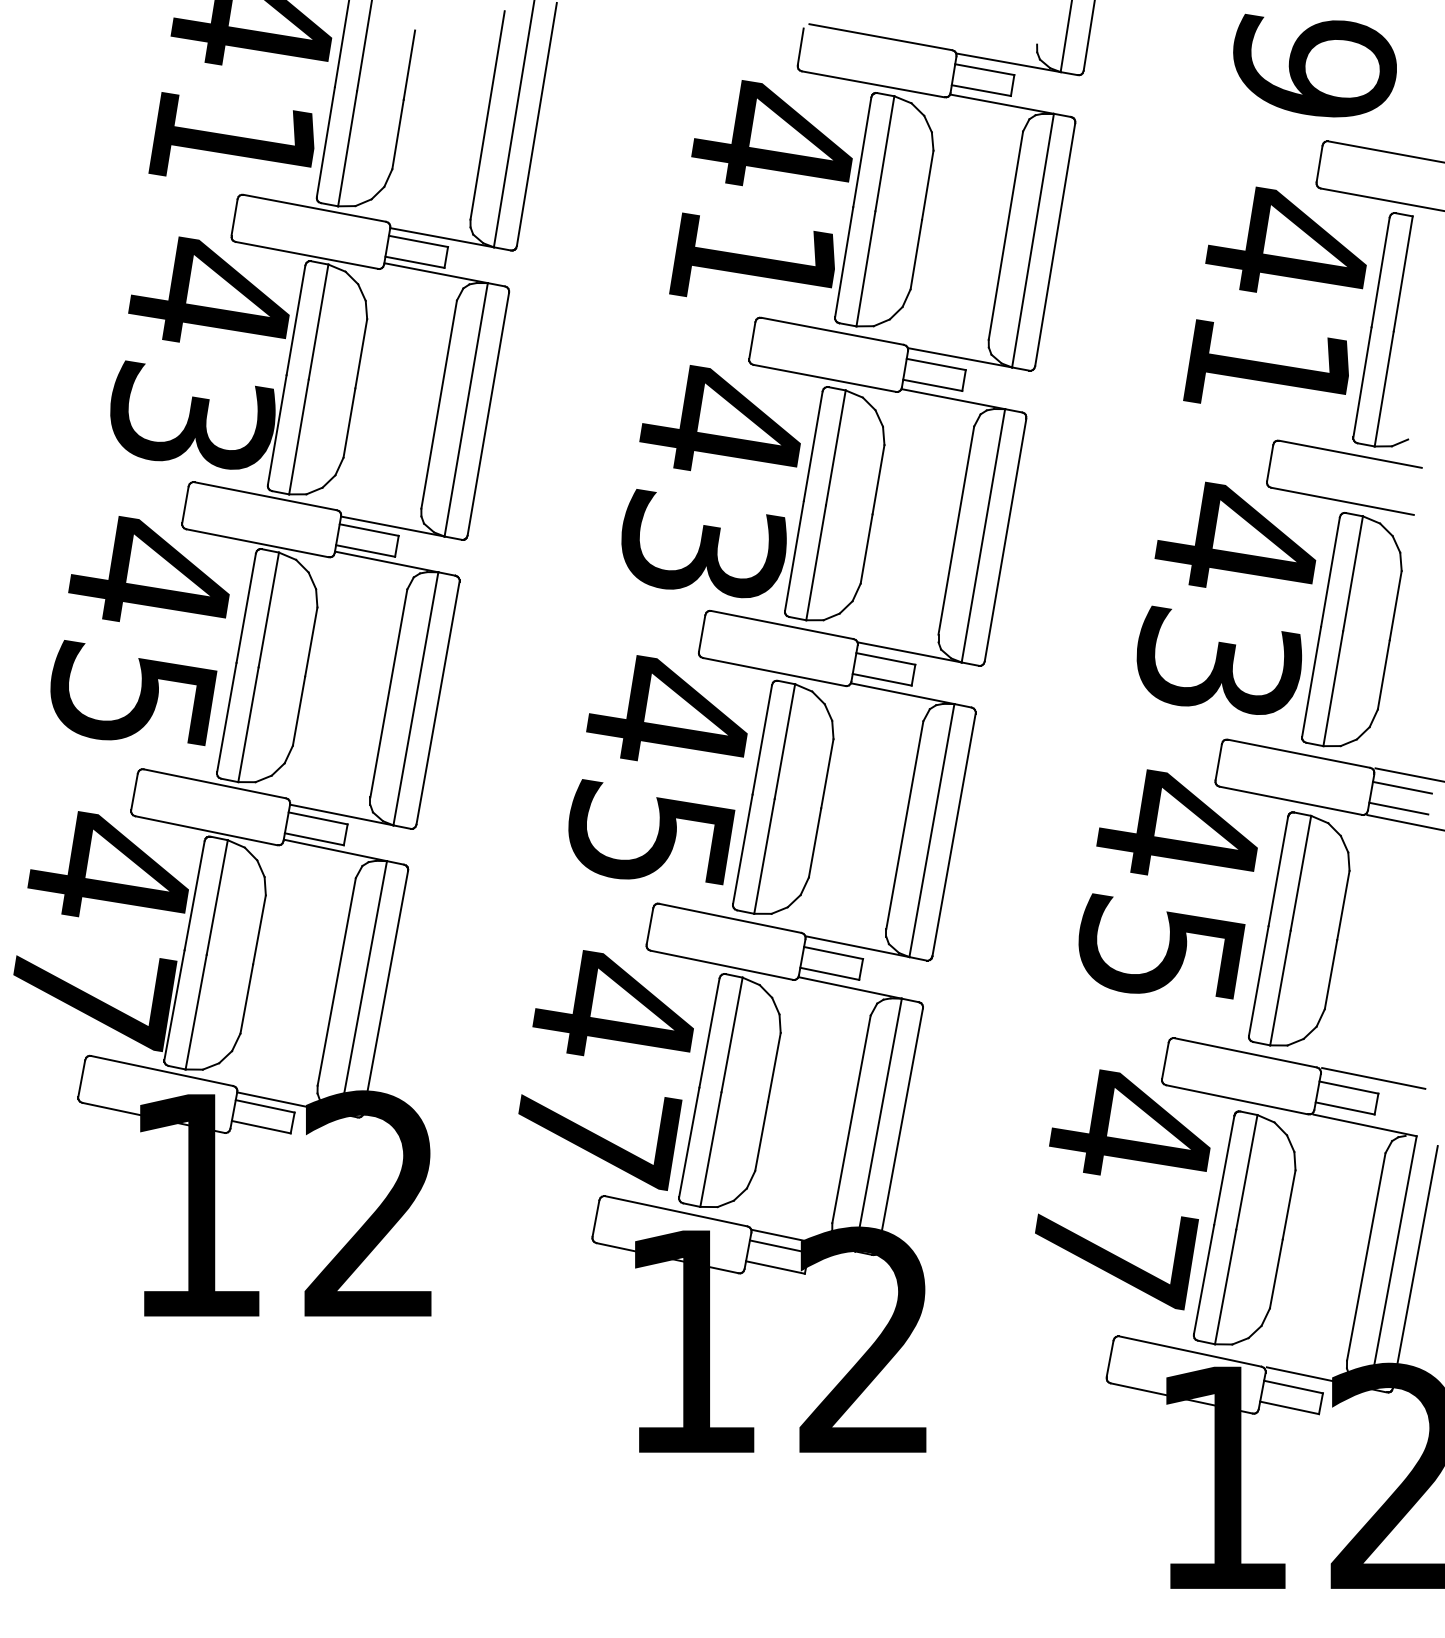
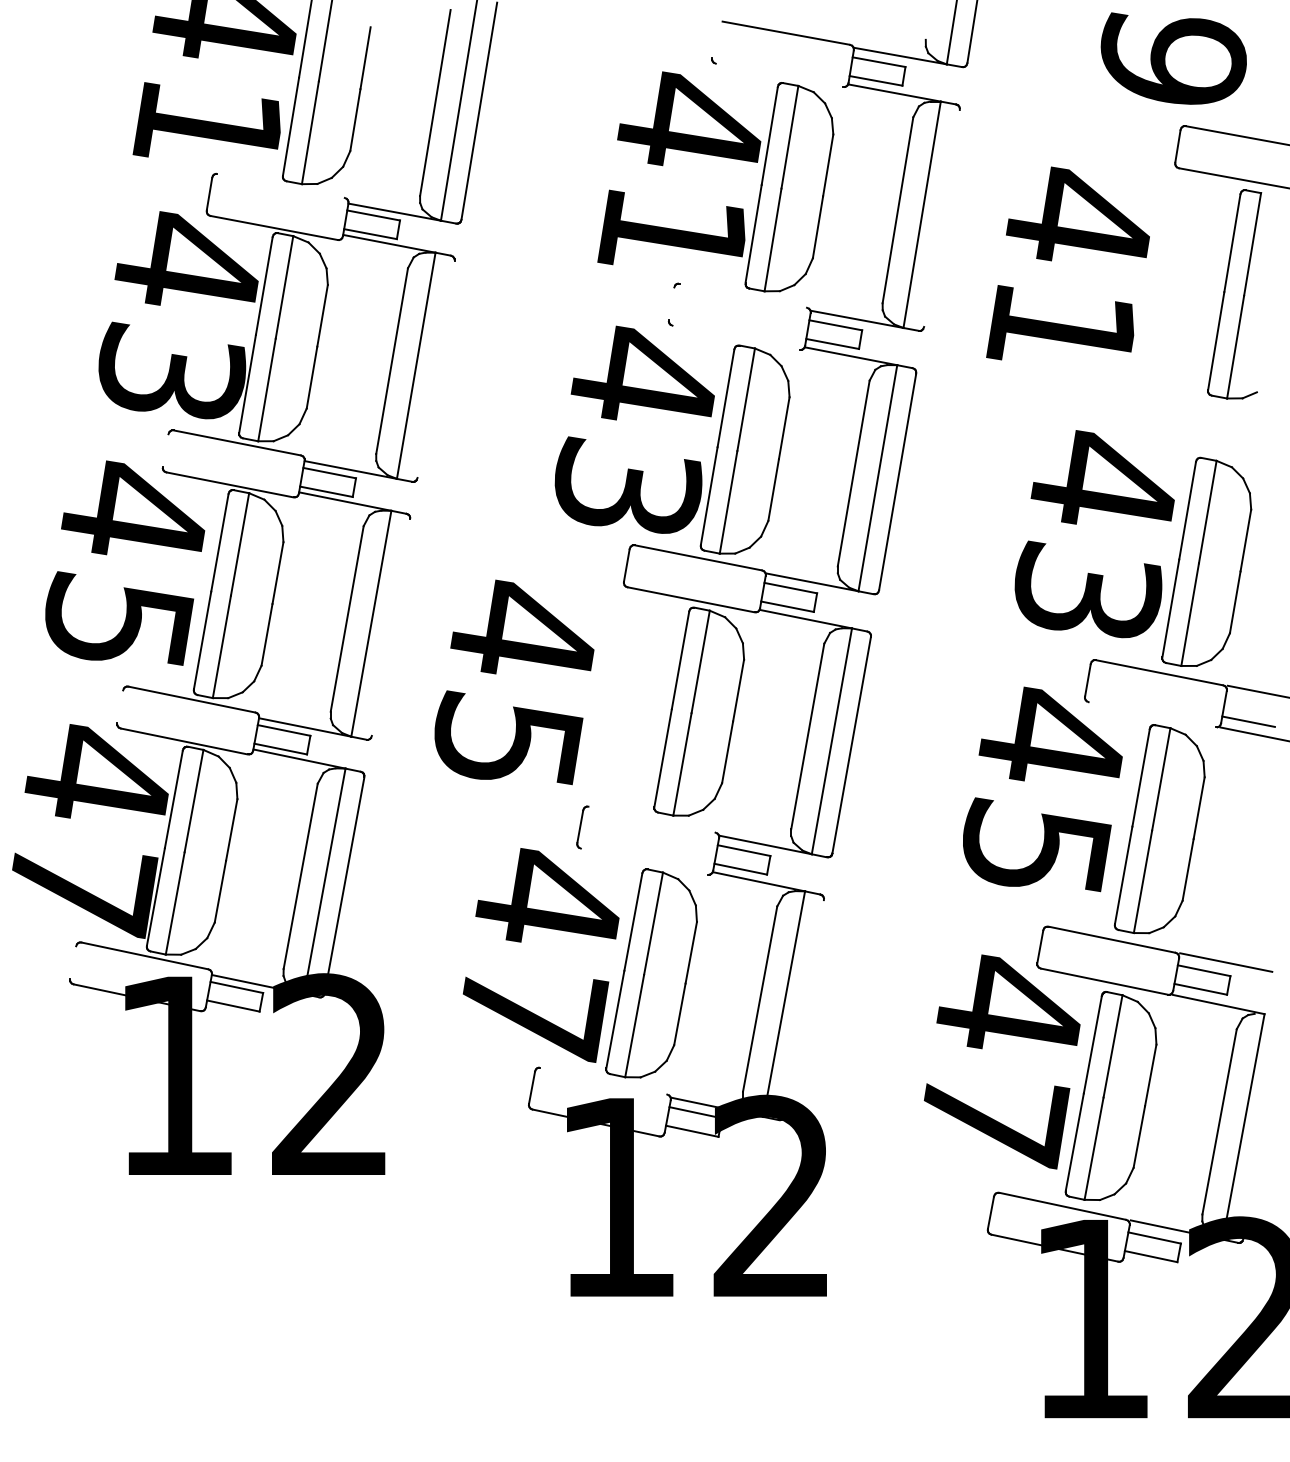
line: (800, 46) -> (714, 41), removed
line: (873, 83) -> (779, 74), removed
line: (314, 207) -> (280, 185), removed
line: (1054, 244) -> (941, 218), removed
text: (1274, 295) -> (1067, 263), moved
line: (832, 331) -> (743, 295), removed
line: (752, 340) -> (671, 303), removed
line: (823, 378) -> (735, 337), removed
line: (487, 413) -> (435, 369), removed
part: (1338, 499) -> (1194, 445), removed
line: (185, 504) -> (165, 450), removed
line: (437, 703) -> (390, 627), removed
text: (658, 770) -> (514, 682), moved
line: (1402, 787) -> (1251, 702), removed
line: (134, 791) -> (120, 706), removed
line: (1289, 800) -> (1151, 714), removed
line: (729, 918) -> (651, 819), removed
line: (720, 965) -> (643, 861), removed
line: (82, 1078) -> (73, 962), removed
line: (900, 1129) -> (803, 1008), removed
line: (676, 1210) -> (603, 1080), removed
line: (1415, 1266) -> (1263, 1130), removed

